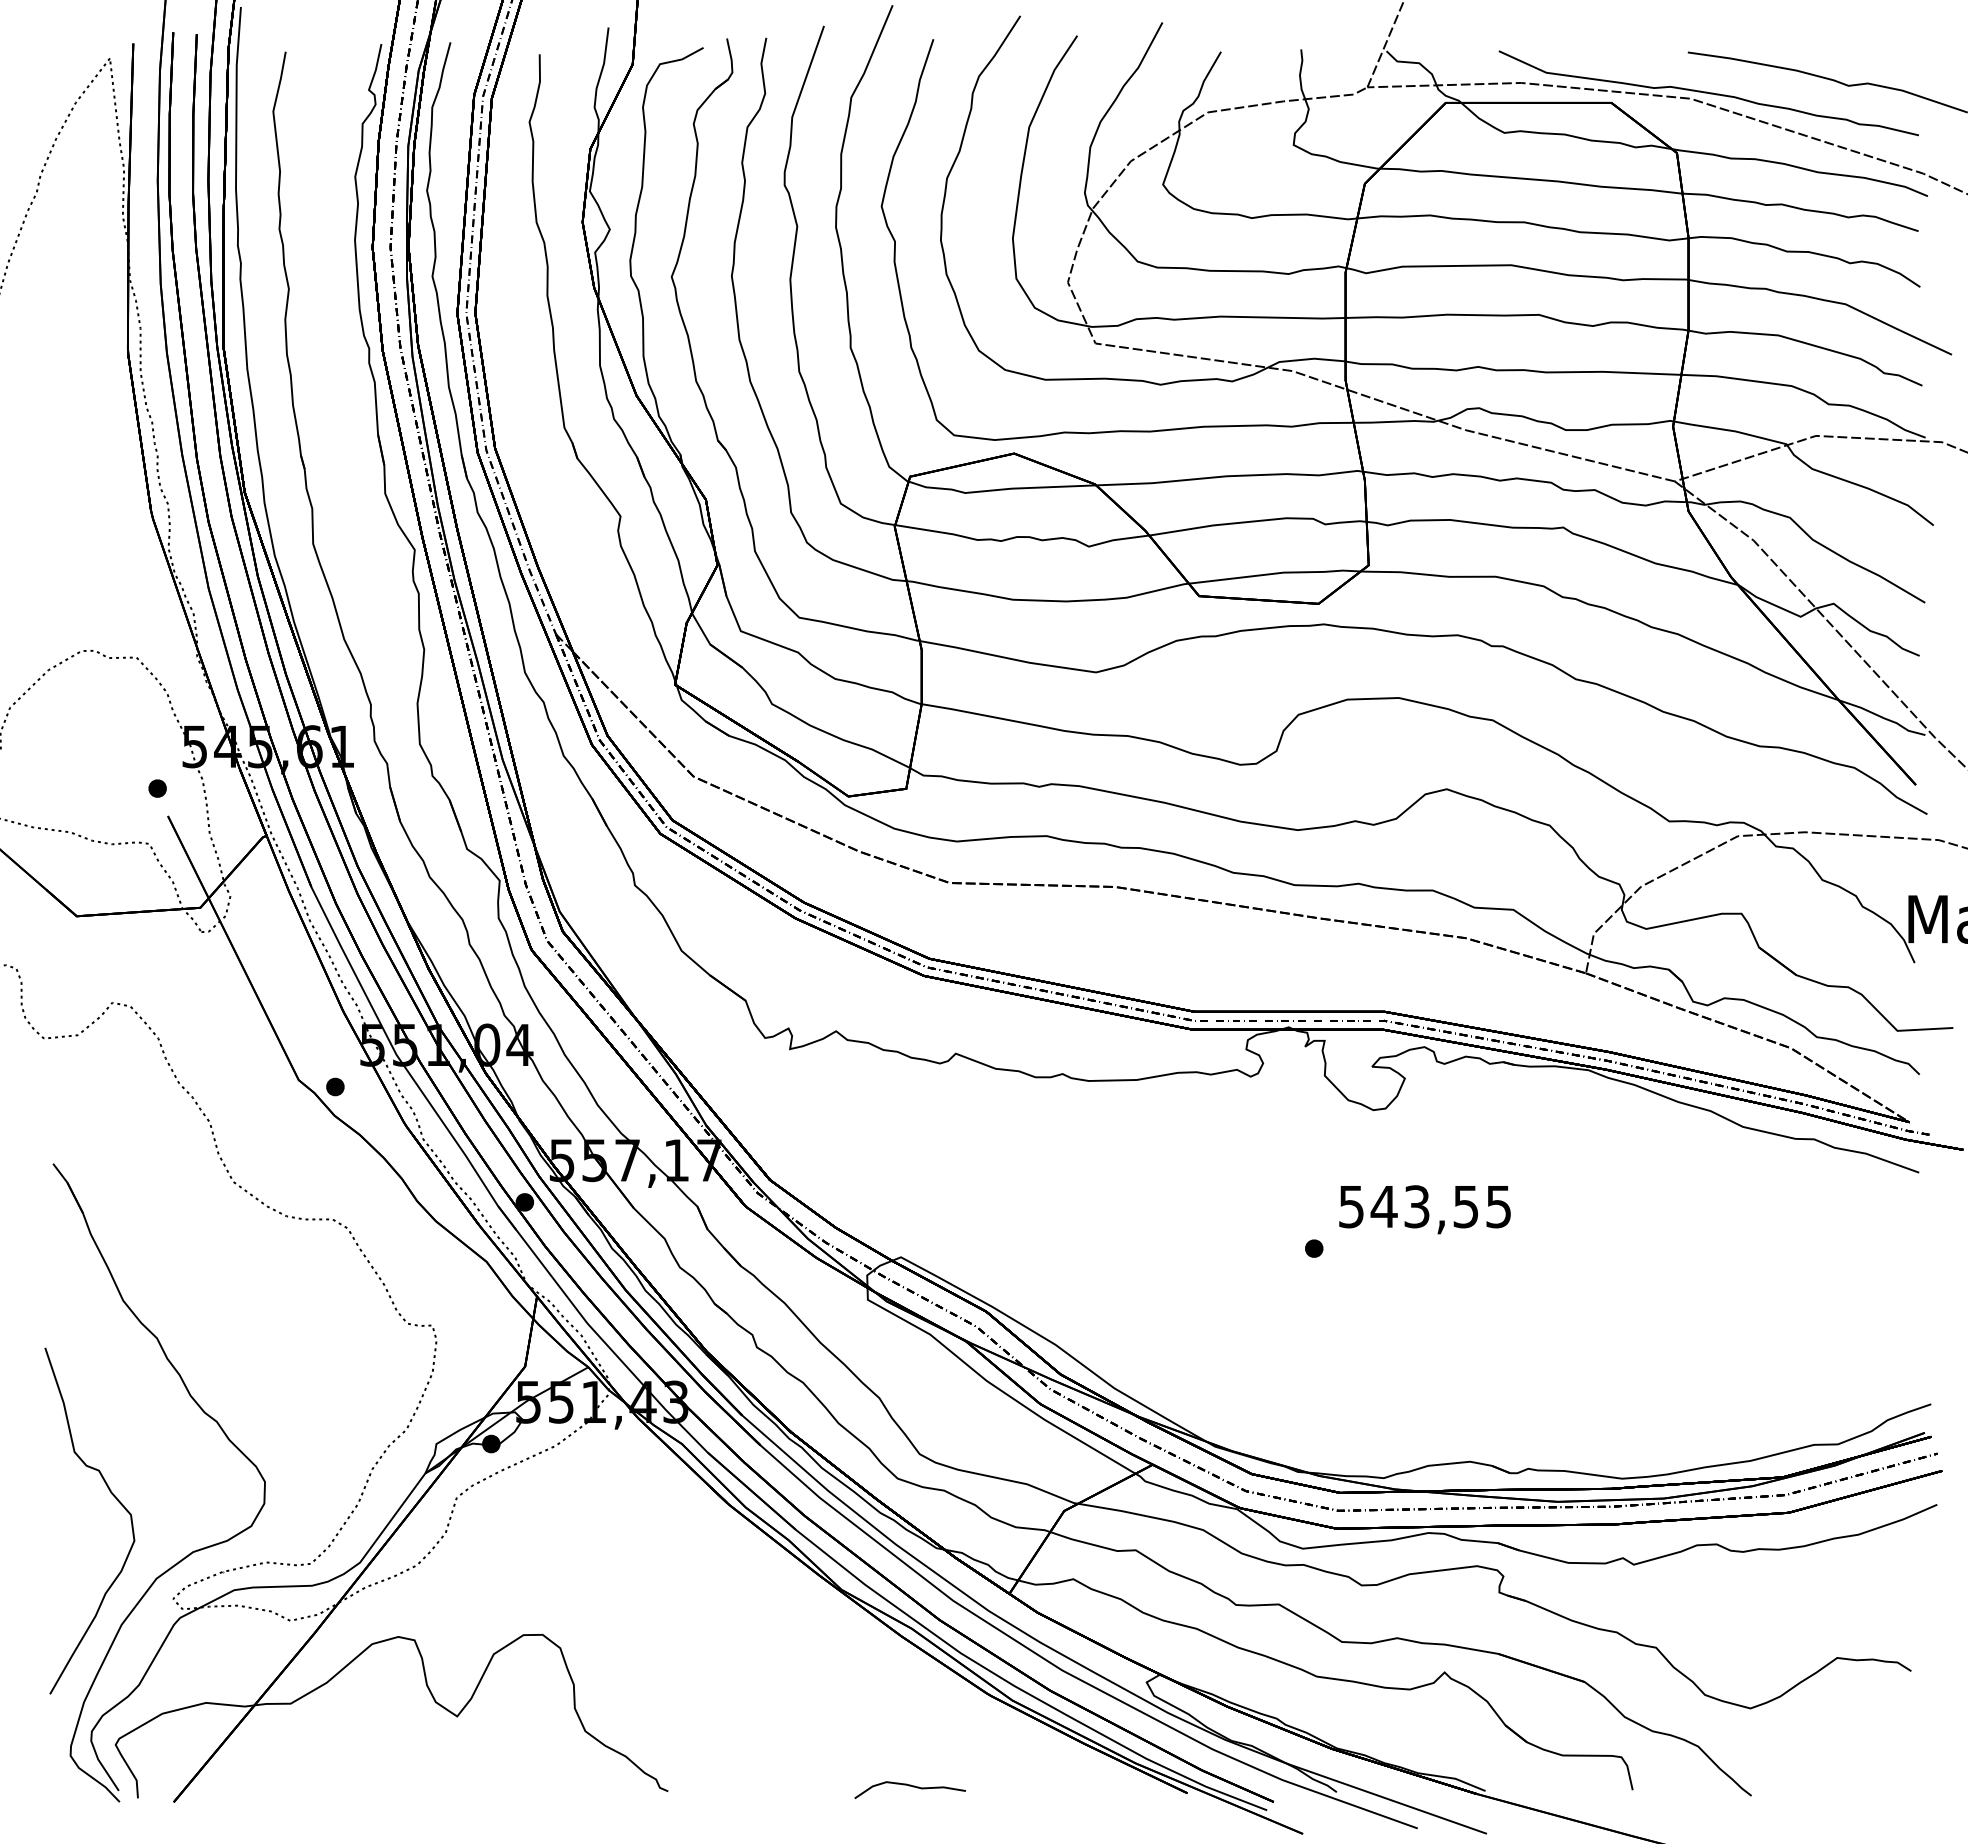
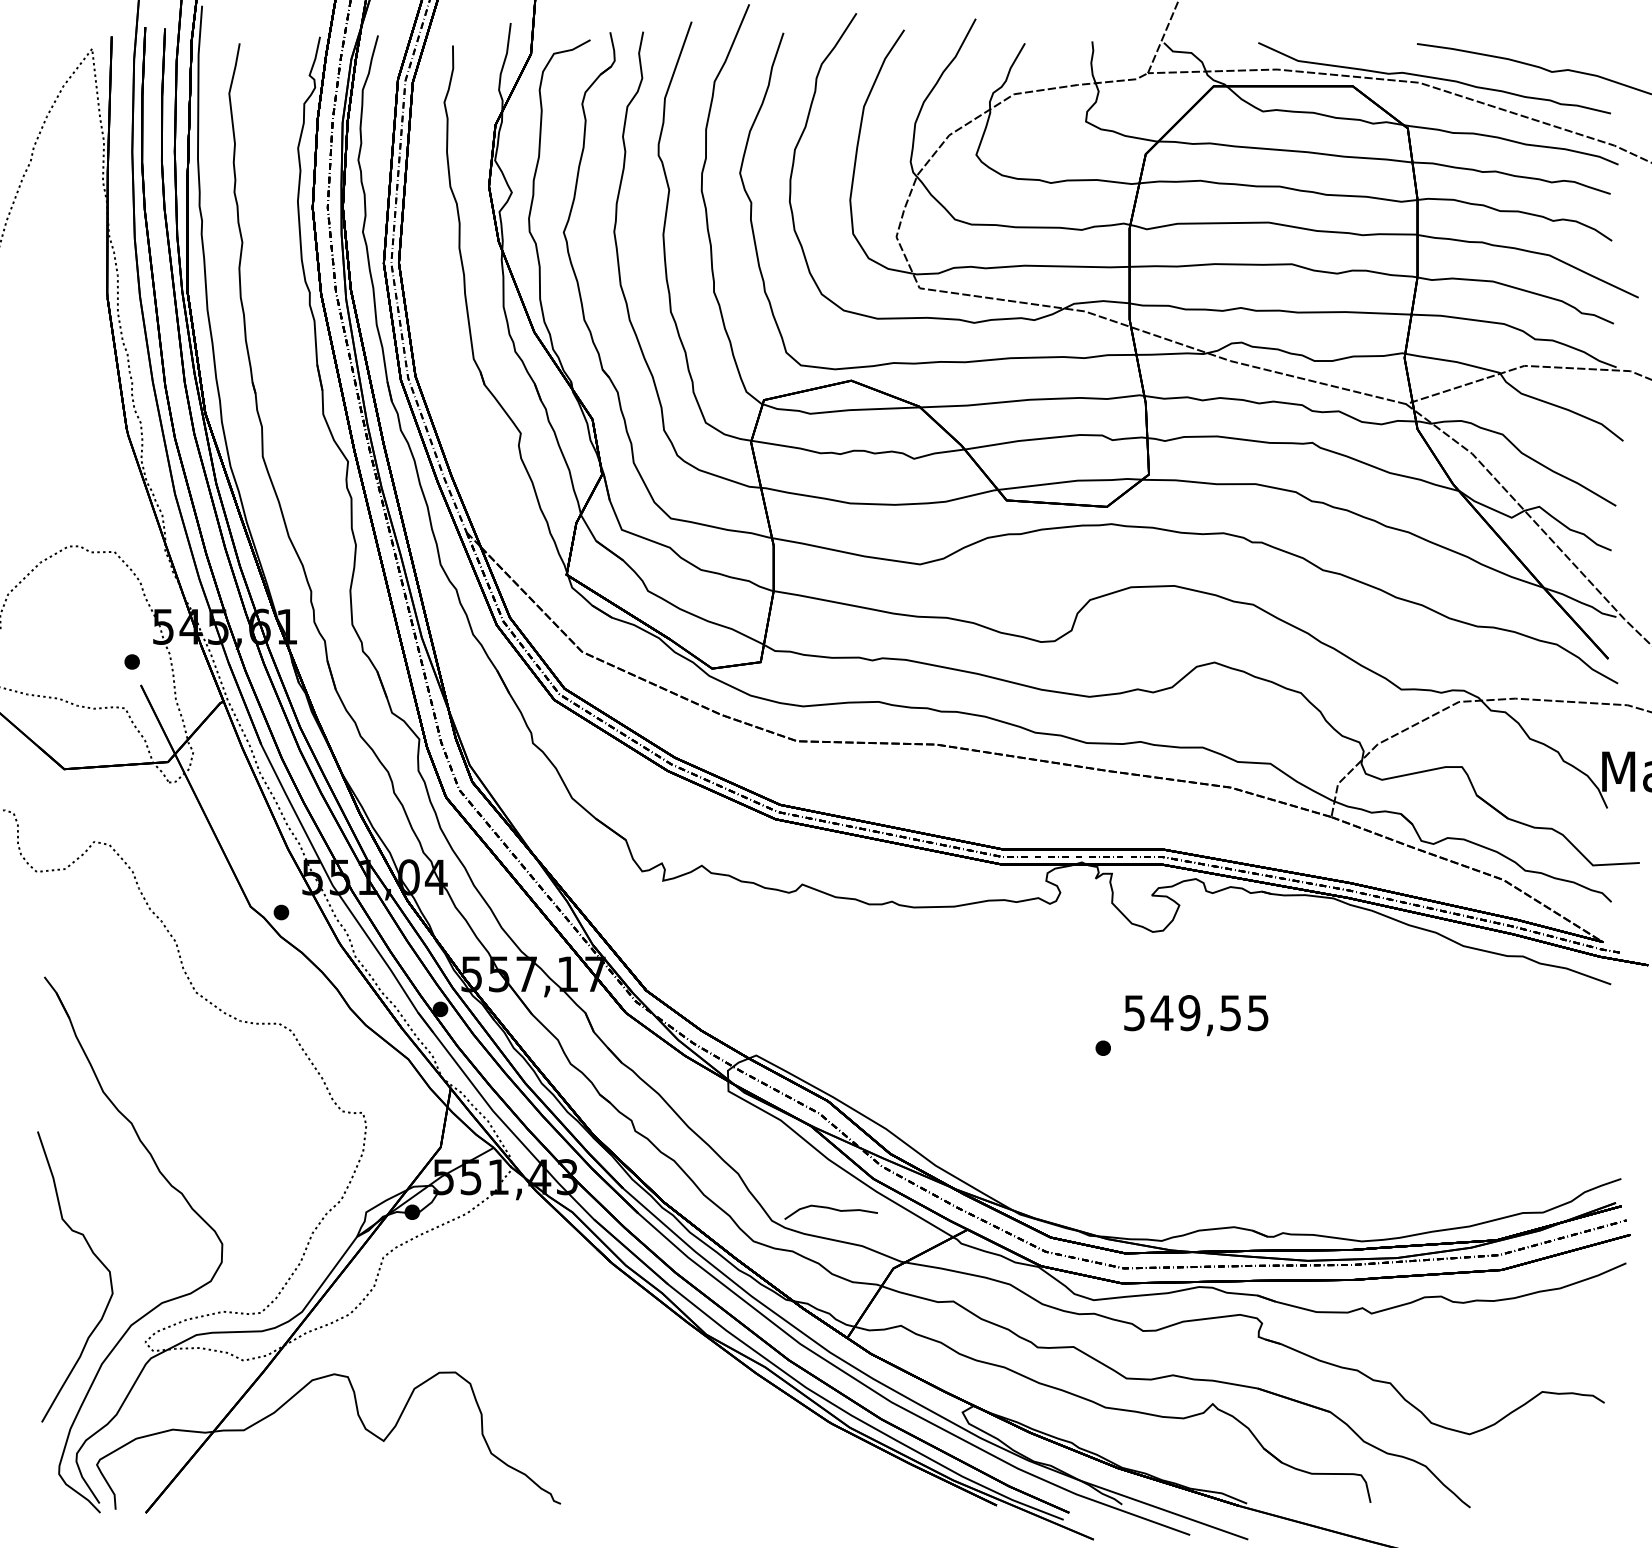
text: (1416, 1206) -> (1189, 1012), 543,55 -> 549,55
curve: (909, 1786) -> (830, 1209), moved

